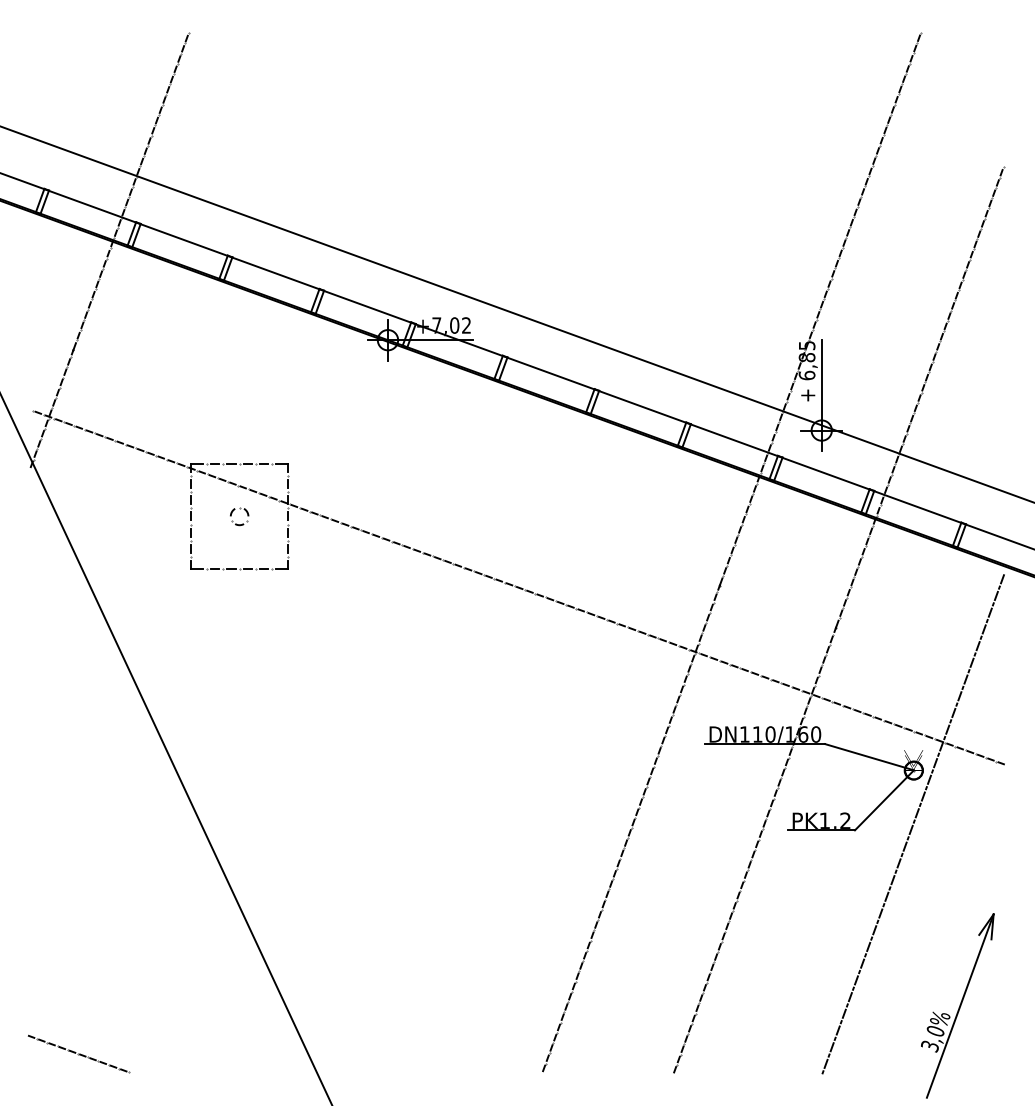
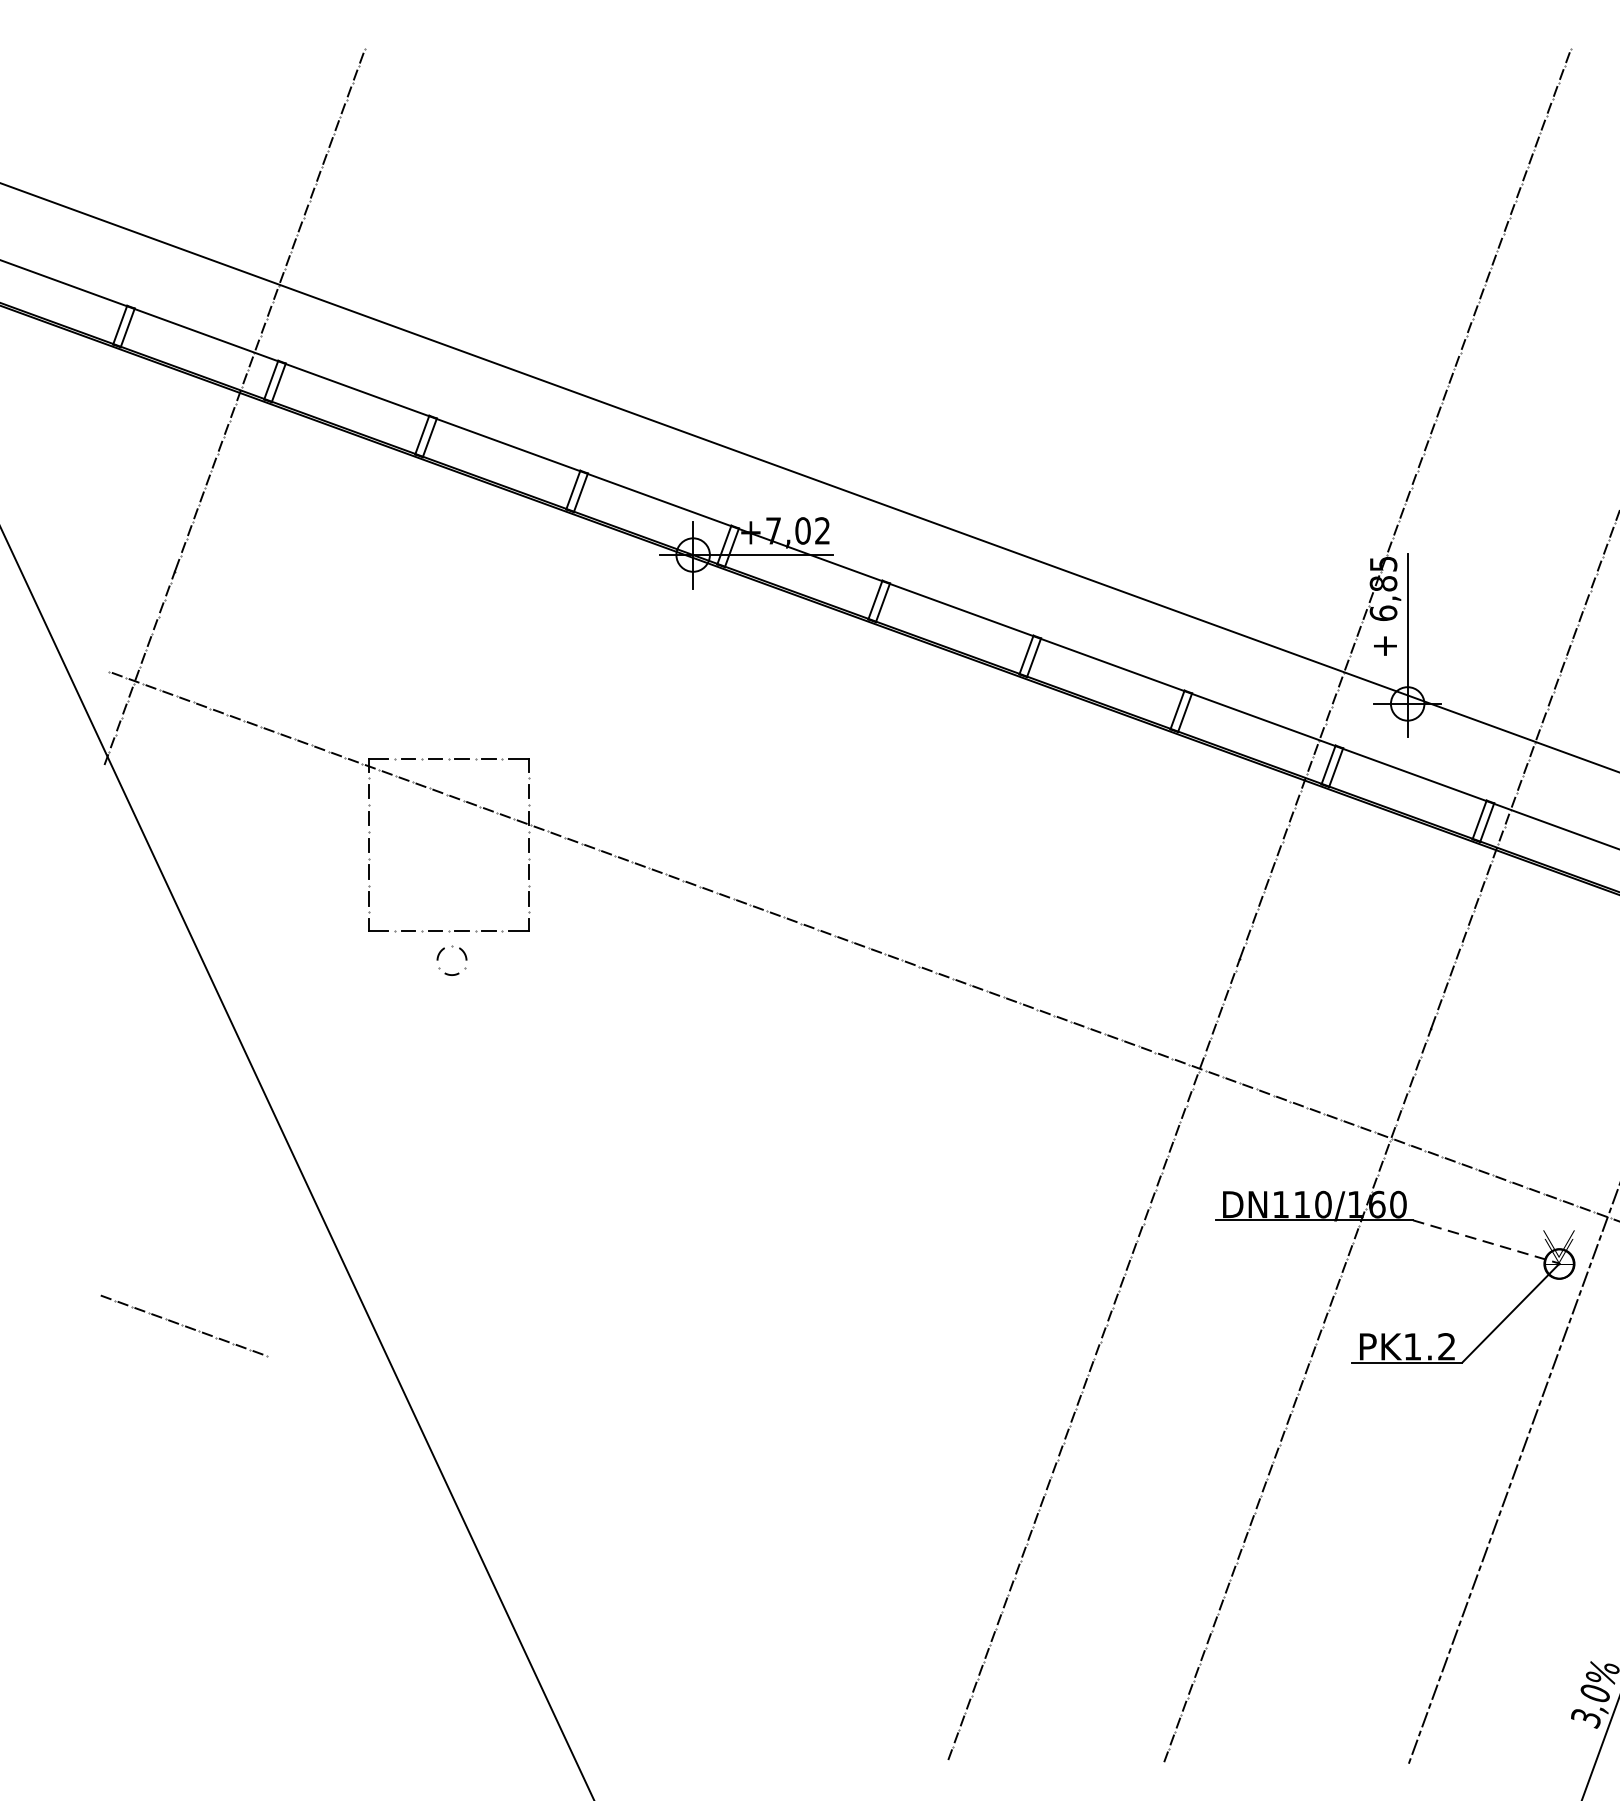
part: (240, 509) -> (453, 949), moved
line: (869, 757) -> (1486, 1242), solid -> dashed
part: (78, 1053) -> (183, 1324), moved

